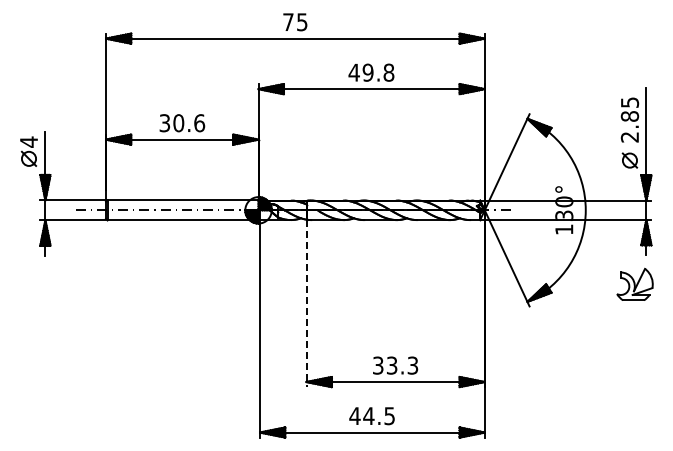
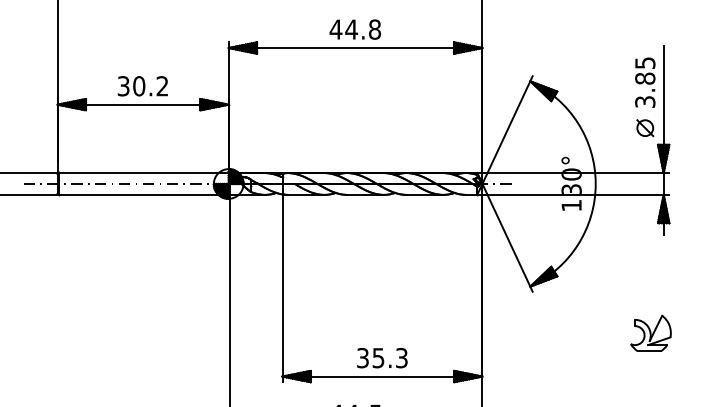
text: (367, 72) -> (350, 29), 49.8 -> 44.8
text: (199, 123) -> (162, 86), 30.6 -> 30.2
text: (630, 137) -> (645, 102), 2.85 -> 3.85
part: (634, 283) -> (650, 332), moved
line: (306, 303) -> (282, 288), dashed -> solid
text: (392, 364) -> (378, 356), 33.3 -> 35.3

